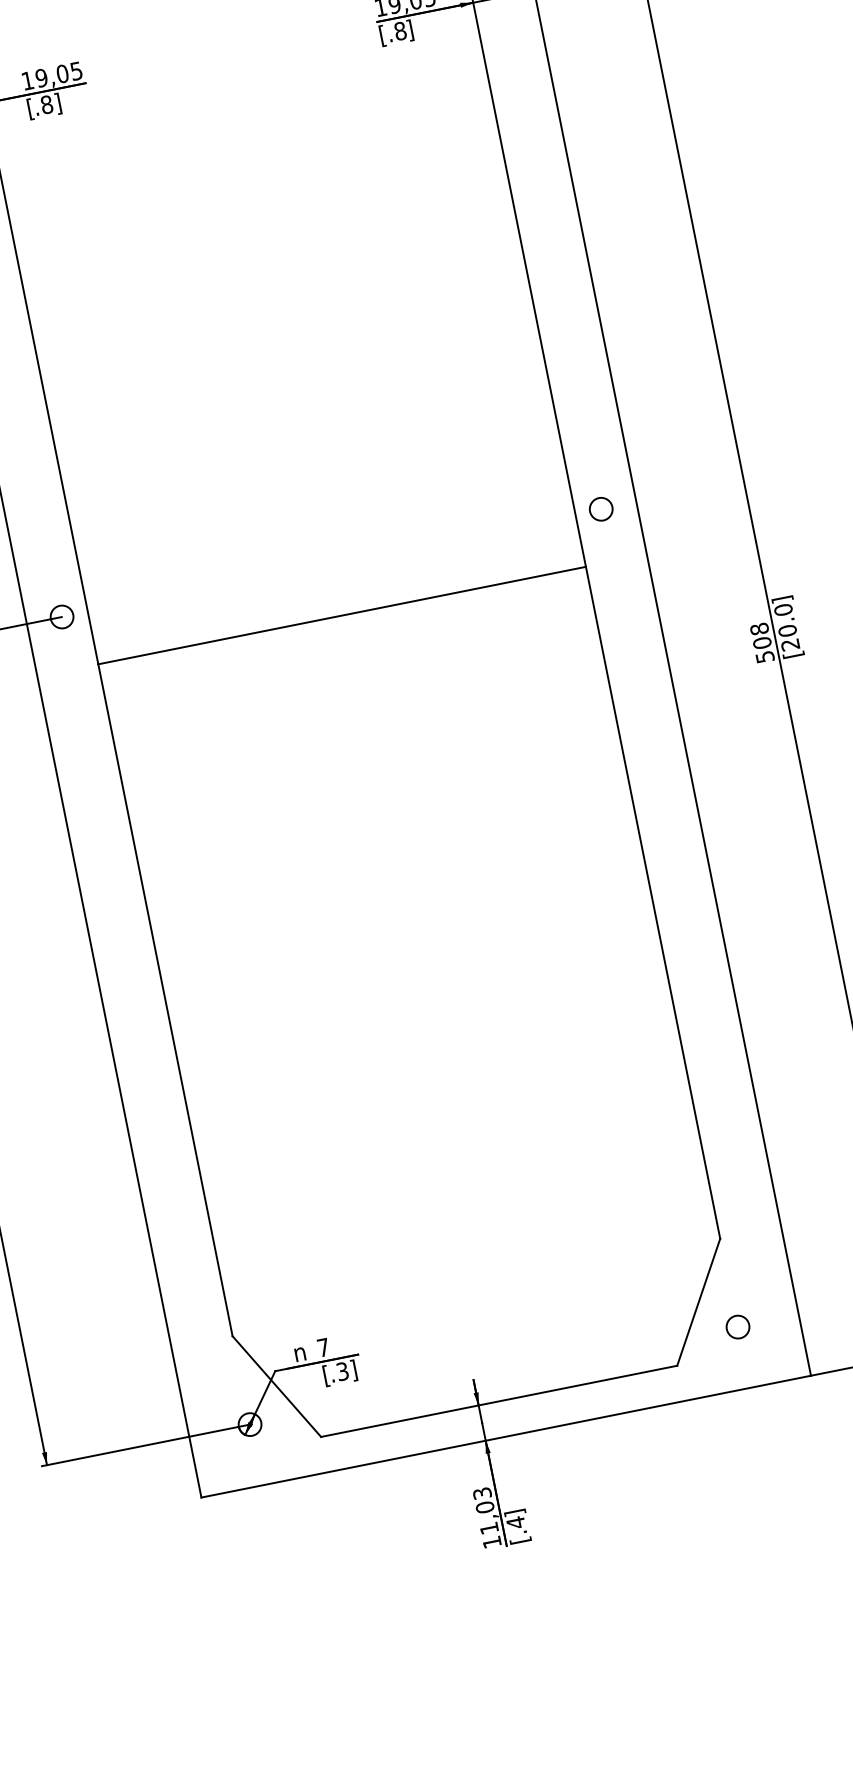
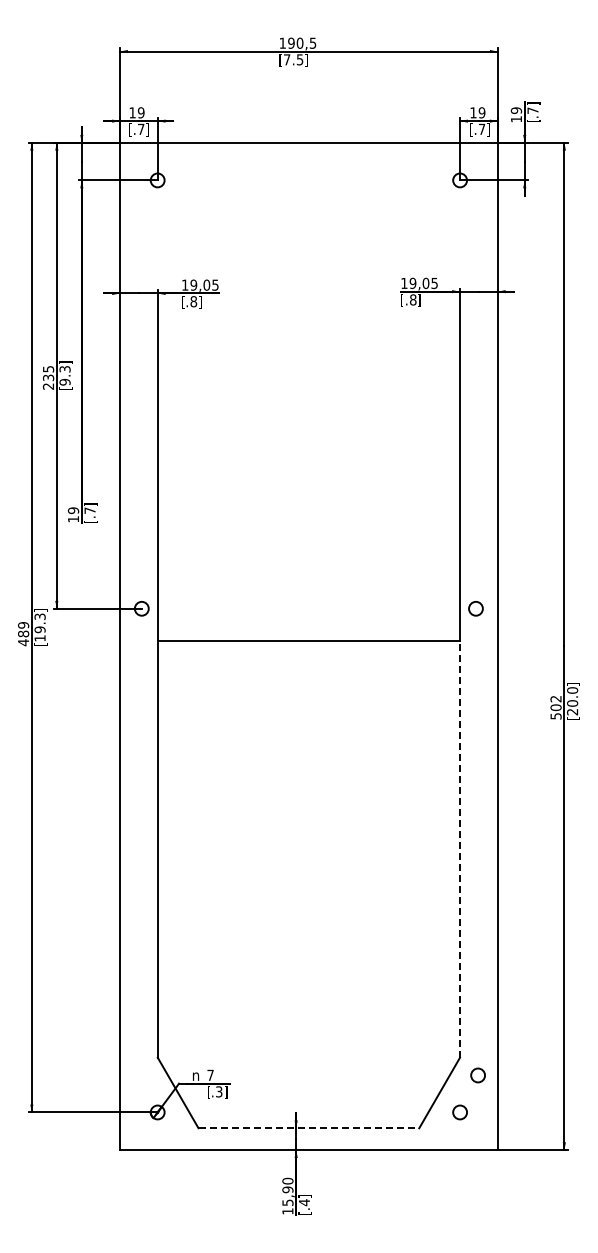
text: (758, 628) -> (555, 698), 508 -> 502
line: (653, 902) -> (460, 849), solid -> dashed
circle: (754, 1261) -> (477, 1075), added
line: (500, 1401) -> (309, 1128), solid -> dashed
text: (485, 1510) -> (287, 1191), 11,03 -> 15,90

